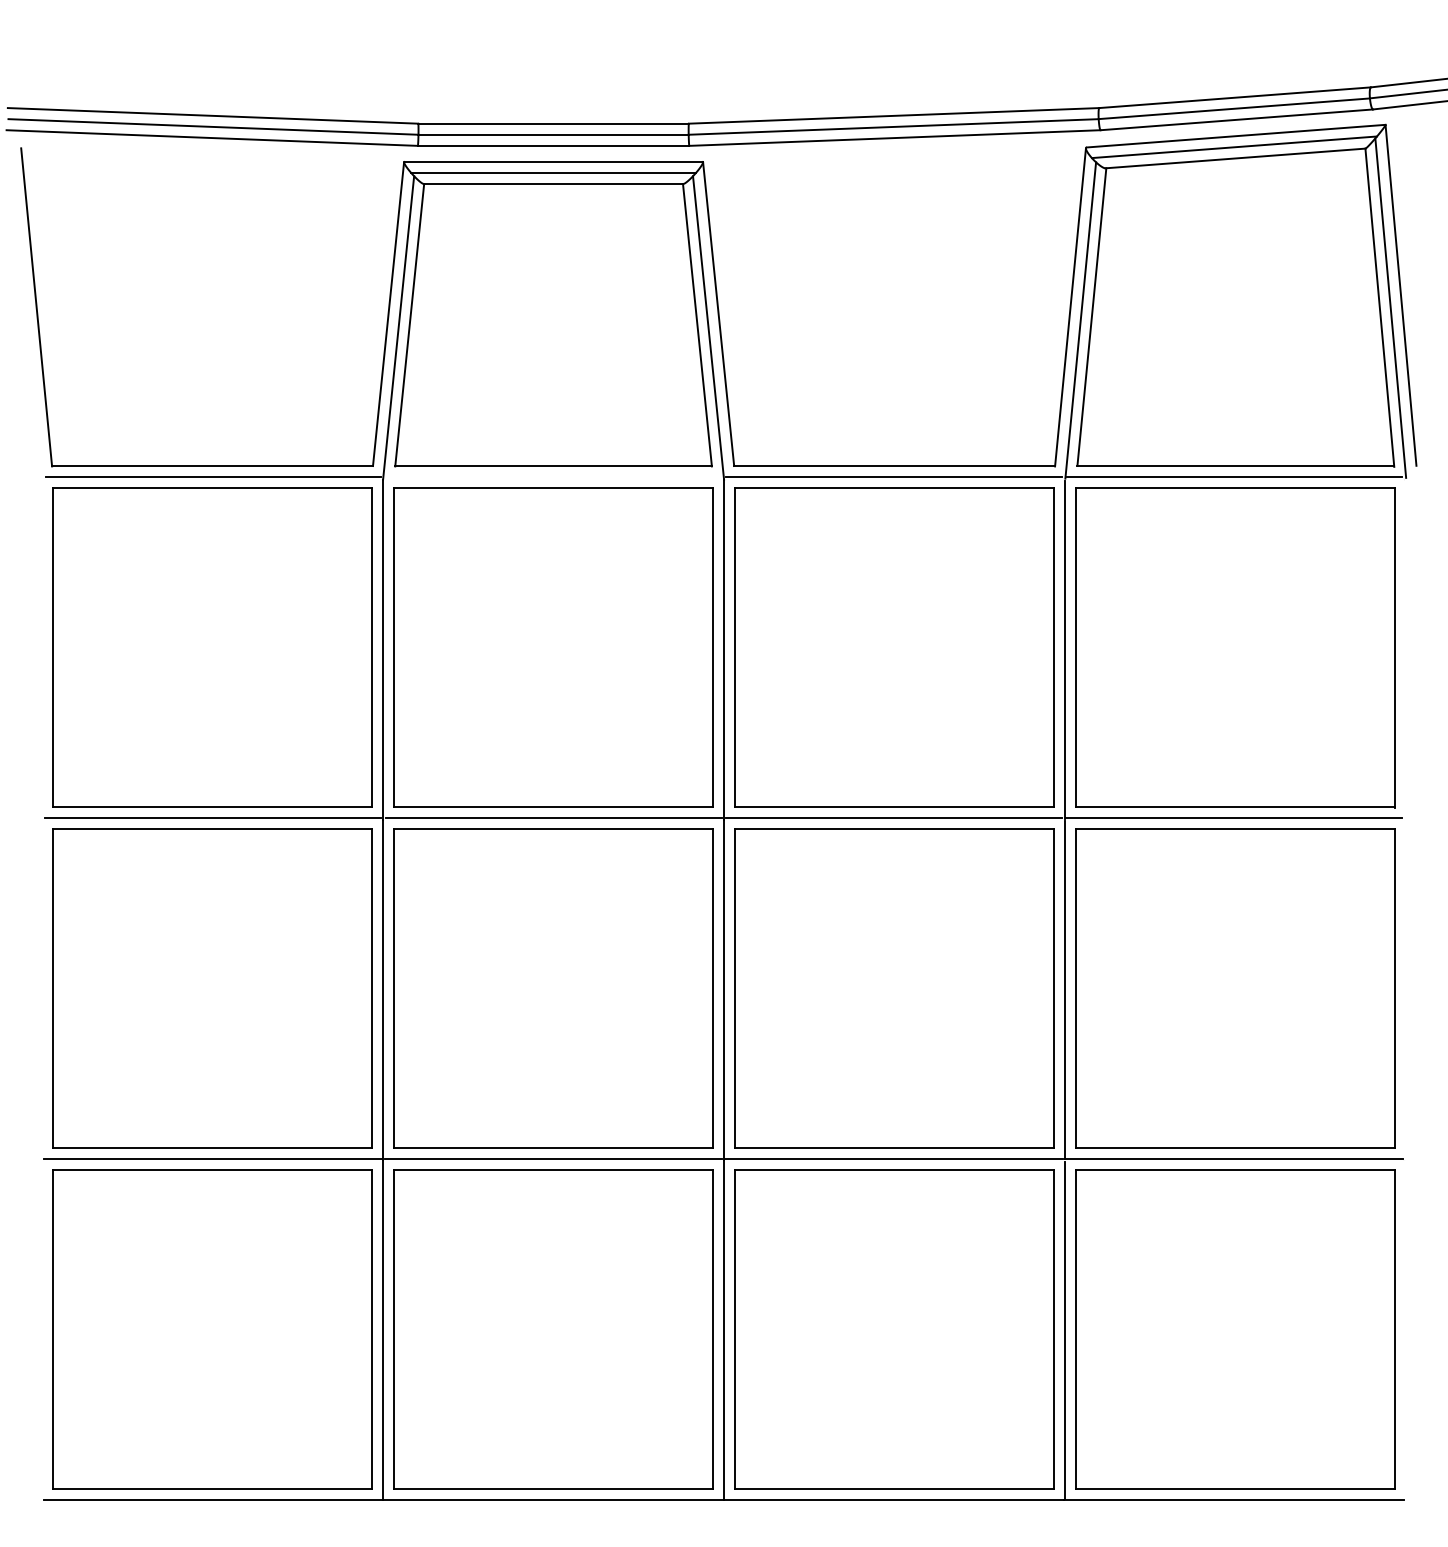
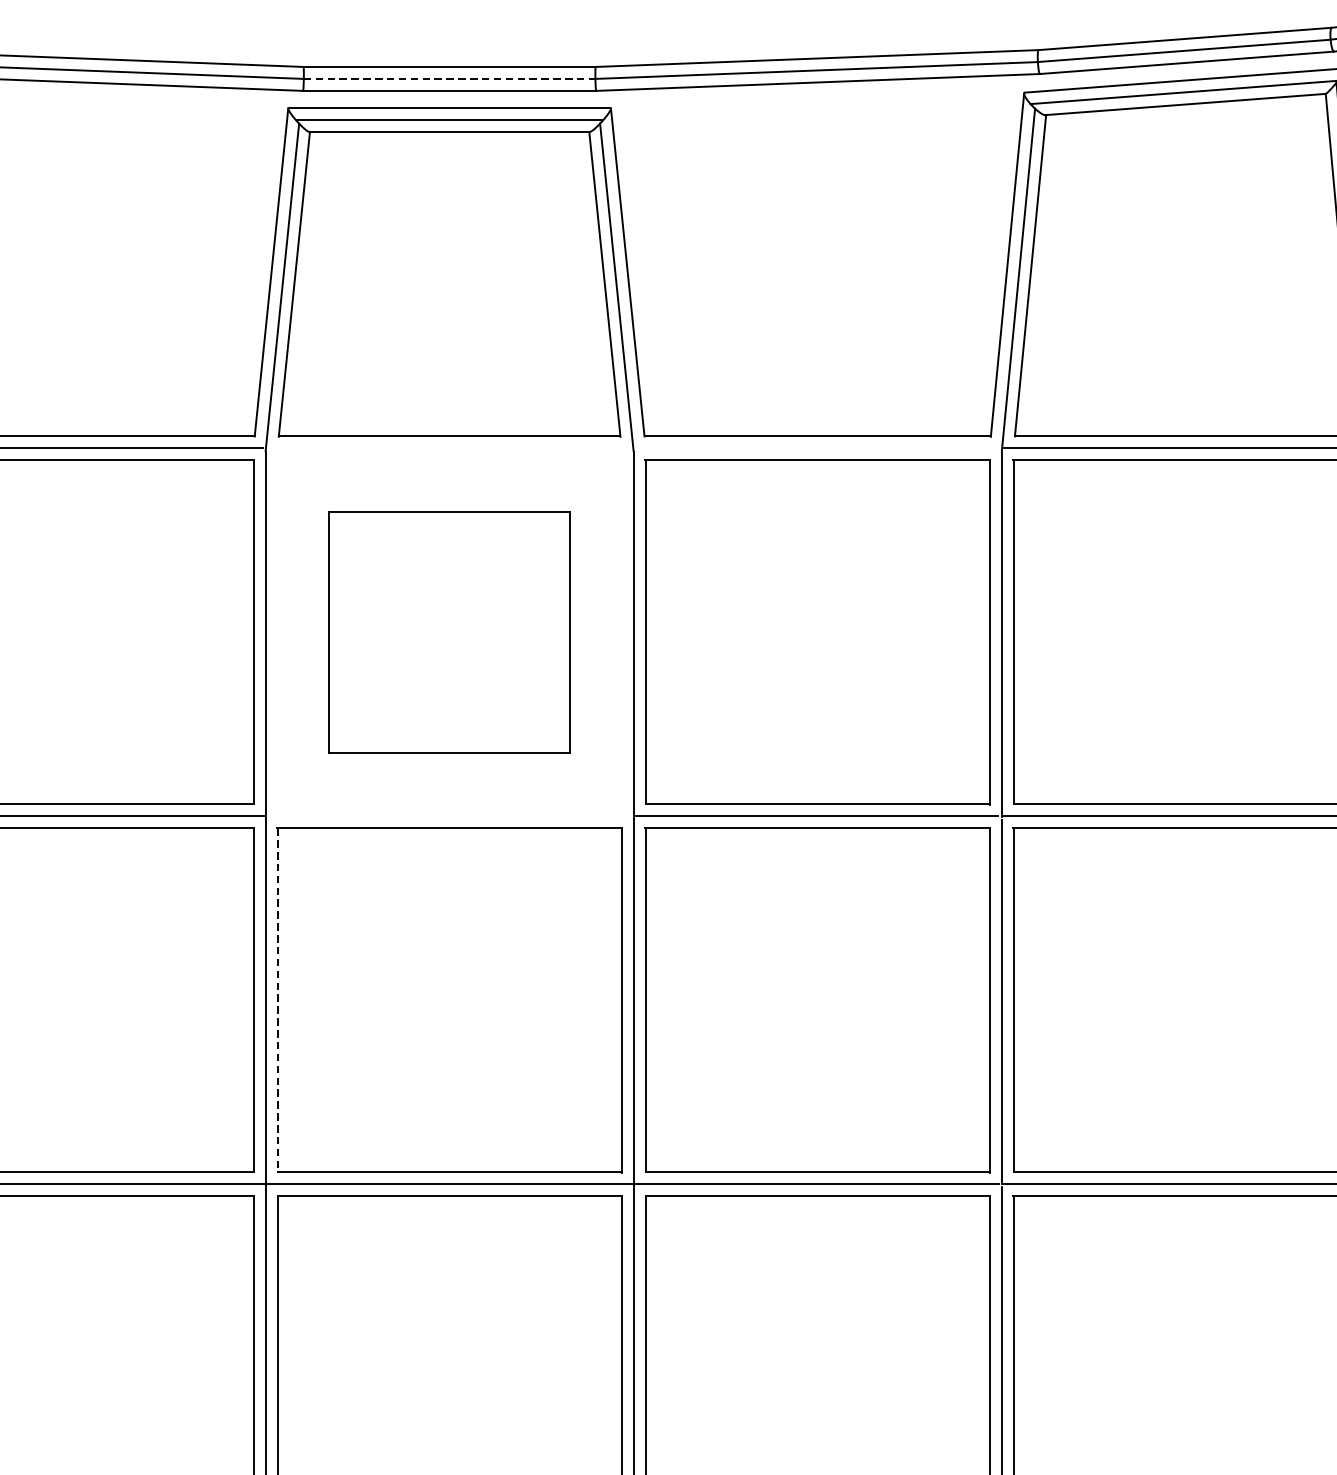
line: (554, 134) -> (450, 78), solid -> dashed
line: (893, 476) -> (816, 447), removed
part: (553, 647) -> (449, 632), size x0.7
line: (553, 817) -> (449, 815), removed
line: (394, 988) -> (277, 1000), solid -> dashed

